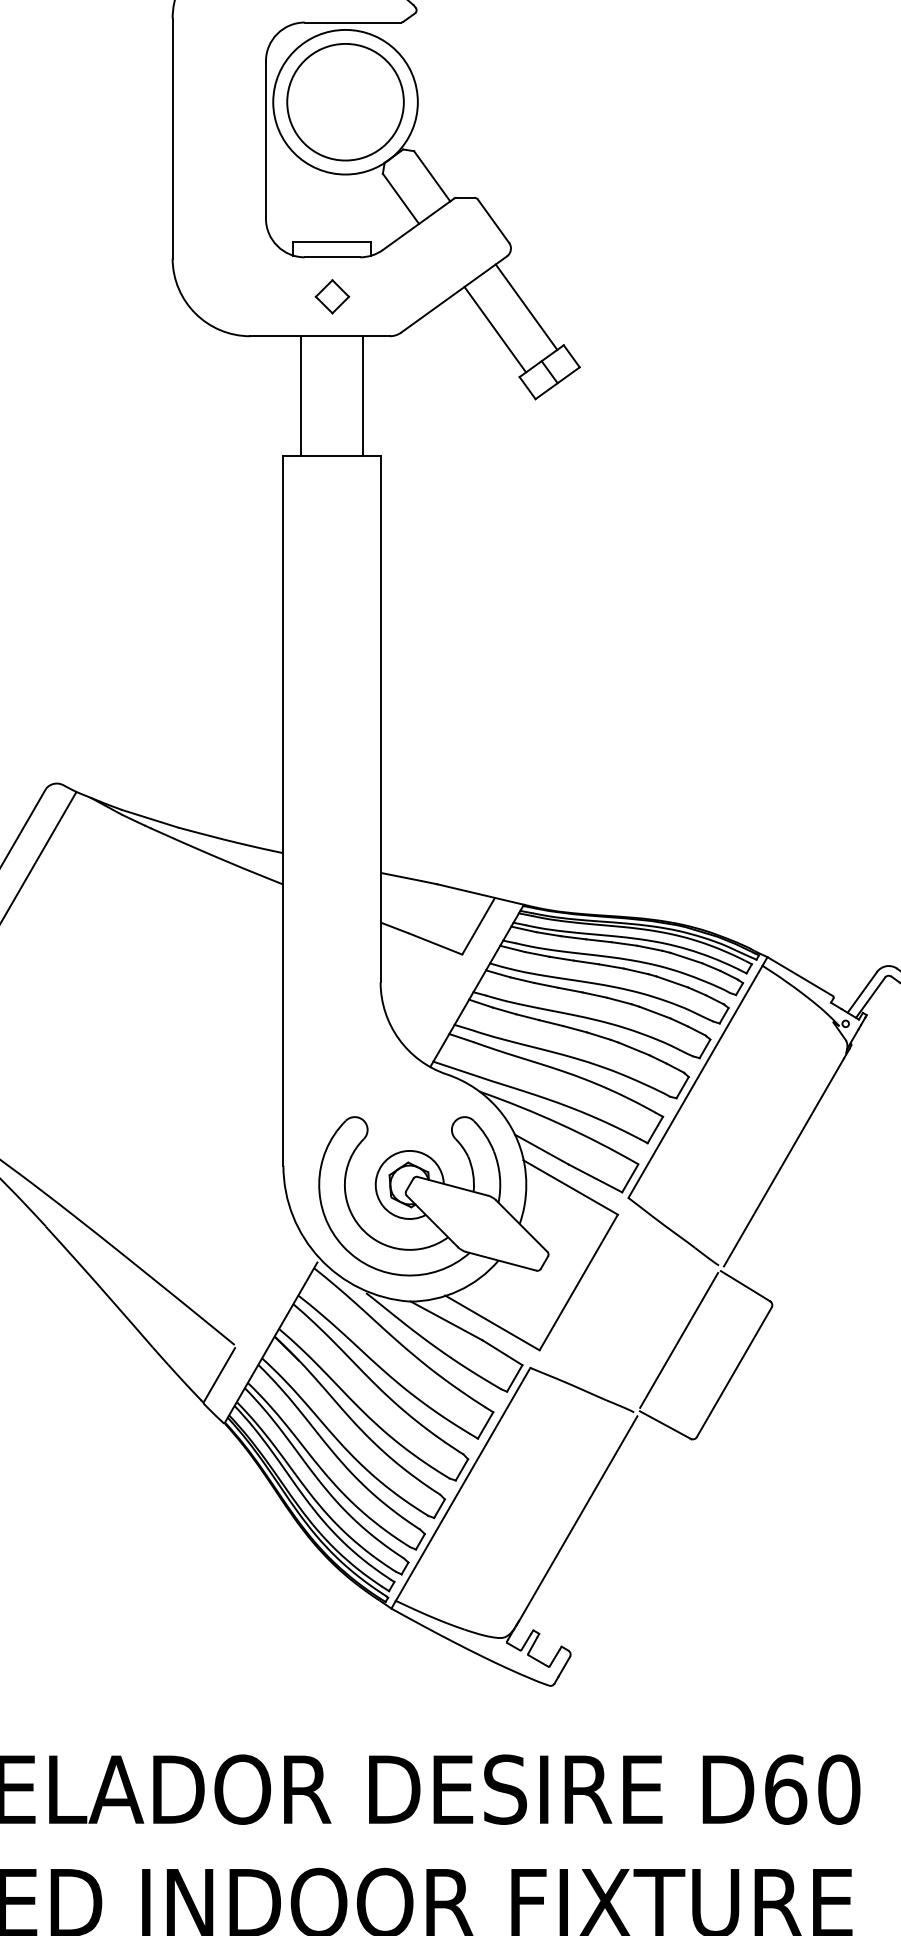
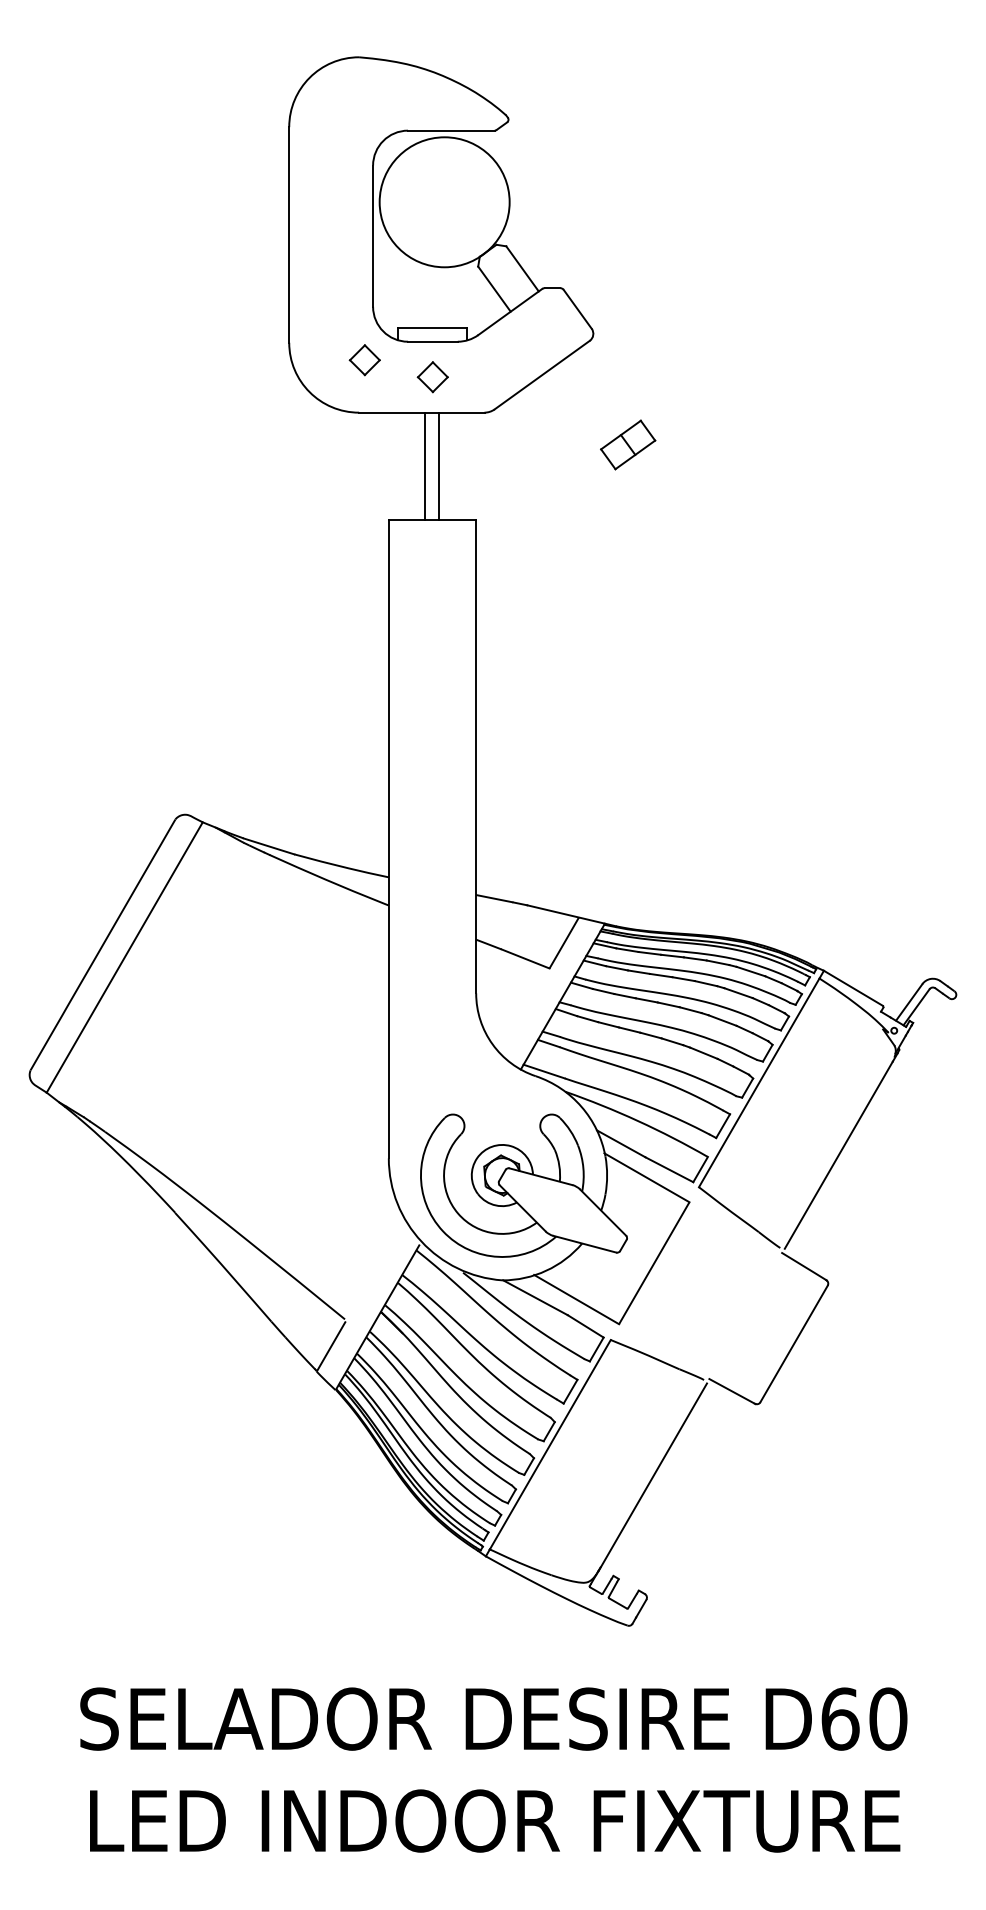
circle: (345, 102) -> (444, 202), removed
part: (256, 278) -> (364, 360), added
line: (526, 307) -> (607, 386), removed
line: (494, 329) -> (578, 406), removed
line: (300, 396) -> (438, 466), moved
line: (363, 396) -> (425, 466), moved
line: (679, 1339) -> (744, 1314), removed

